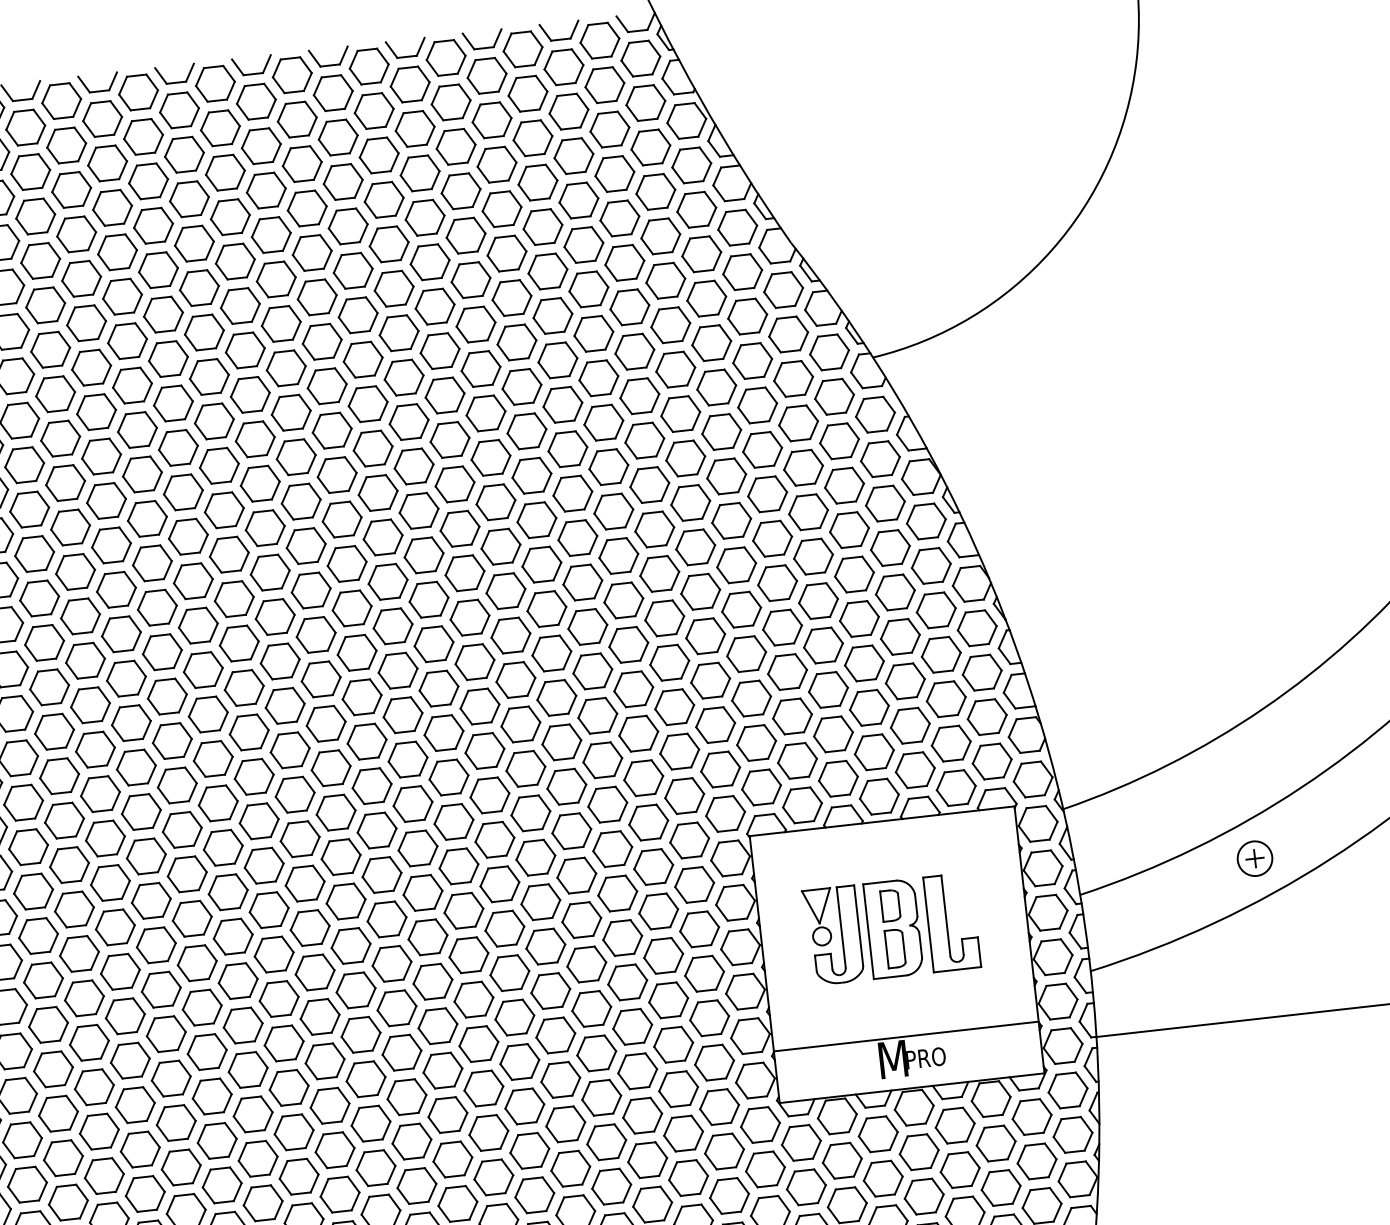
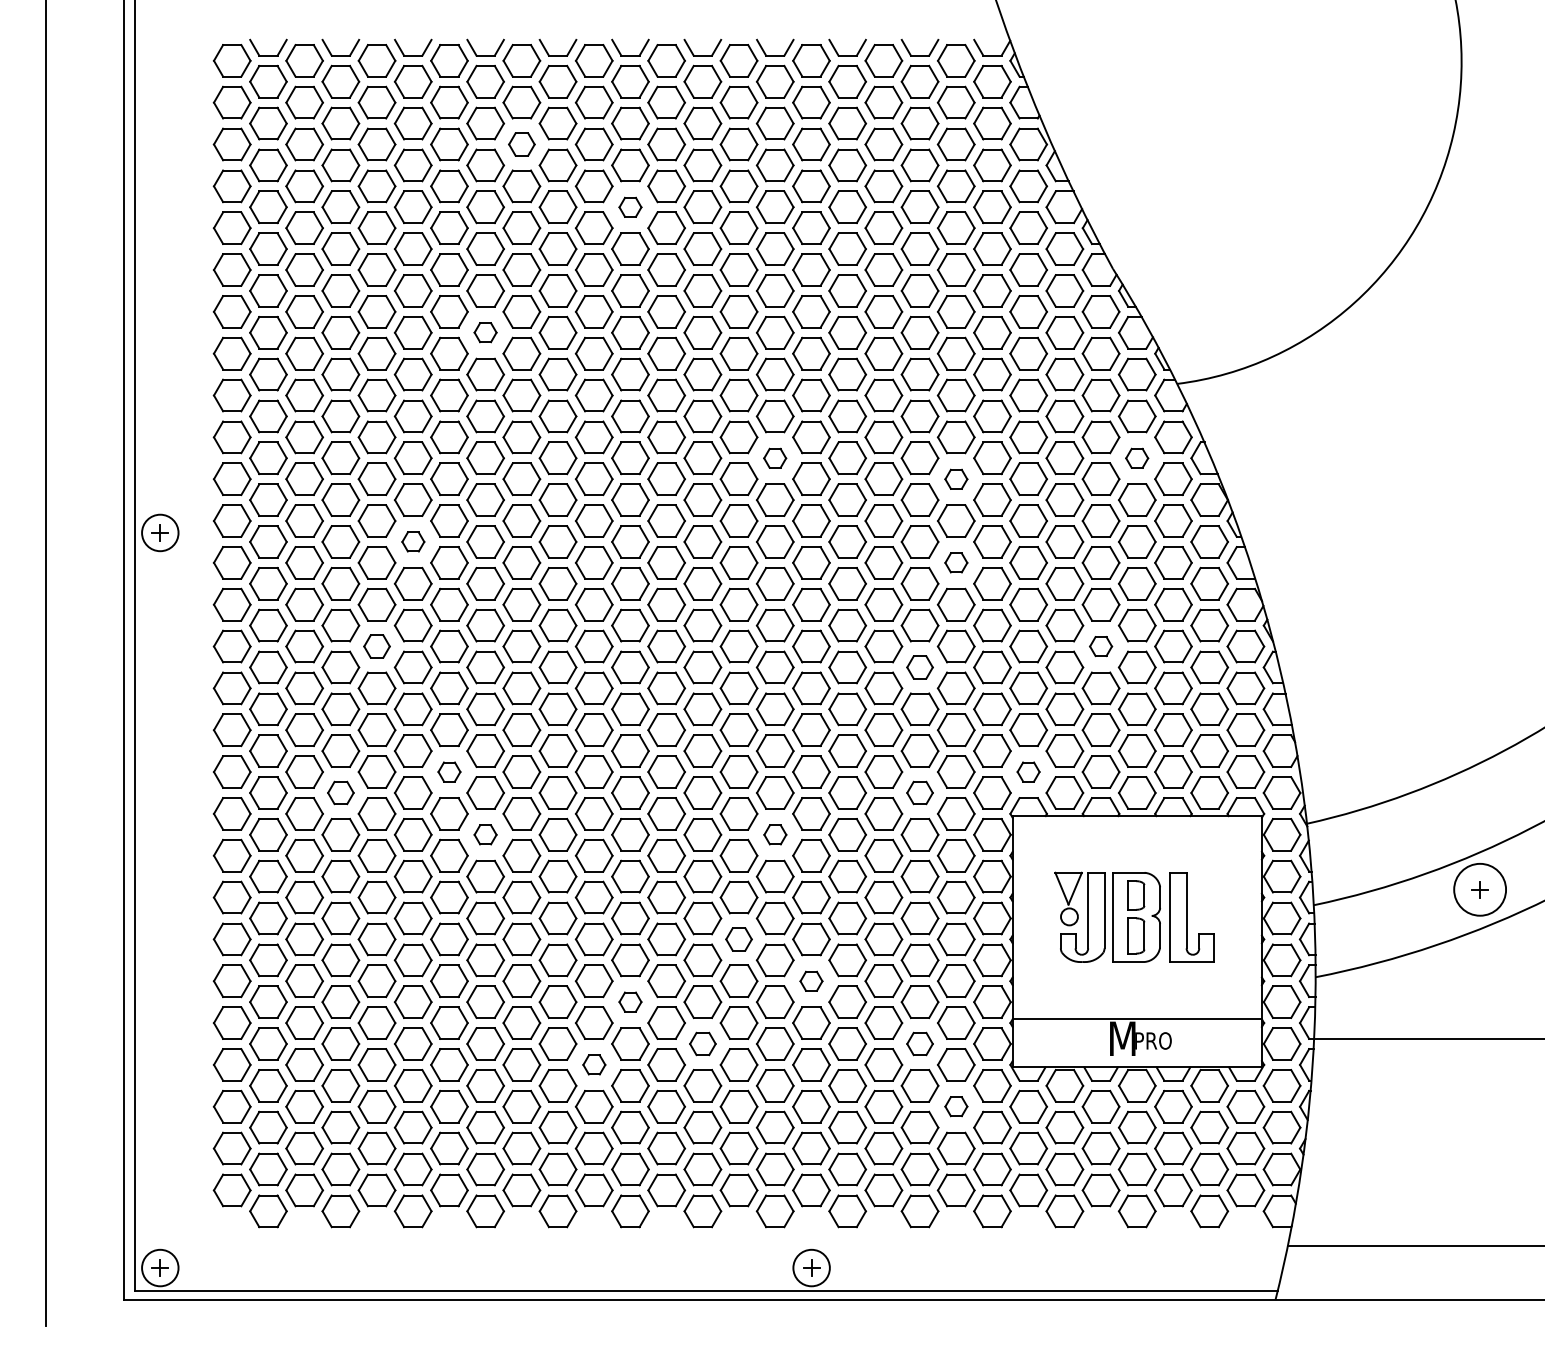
part: (148, 181) -> (521, 144), size x0.7
part: (271, 235) -> (630, 207), size x0.6
part: (132, 385) -> (485, 332), size x0.6
part: (838, 441) -> (1136, 458), size x0.6
part: (454, 484) -> (774, 458), size x0.6
part: (650, 485) -> (956, 479), size x0.6
part: (659, 573) -> (956, 562), size x0.6
part: (80, 615) -> (413, 541), size x0.6
part: (822, 645) -> (1100, 646), size x0.6
part: (633, 689) -> (919, 667), size x0.7
part: (53, 731) -> (376, 646), size x0.7
part: (761, 786) -> (1028, 771), size x0.6
part: (648, 822) -> (919, 792), size x0.7
part: (146, 855) -> (449, 771), size x0.6
circle: (1254, 858) -> (1479, 889), size x1.6
part: (500, 883) -> (775, 834), size x0.6
part: (33, 891) -> (340, 792), size x0.7
part: (192, 918) -> (485, 834), size x0.6
part: (473, 999) -> (738, 939), size x0.7
part: (555, 1035) -> (811, 981), size x0.6
part: (366, 1078) -> (630, 1001), size x0.6
part: (677, 1088) -> (919, 1043), size x0.7
part: (447, 1114) -> (702, 1043), size x0.7
part: (335, 1149) -> (594, 1064), size x0.6
part: (724, 1151) -> (956, 1106), size x0.6

